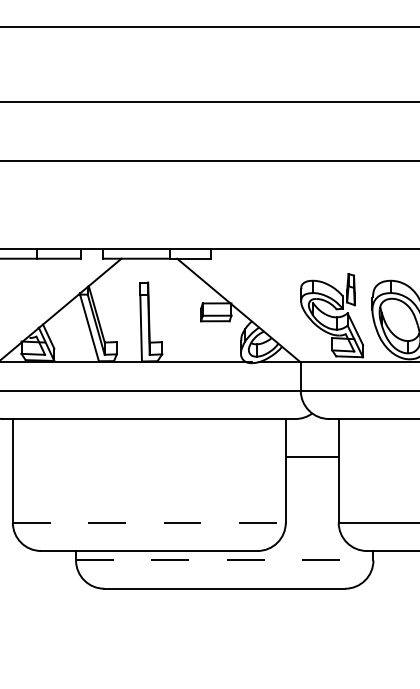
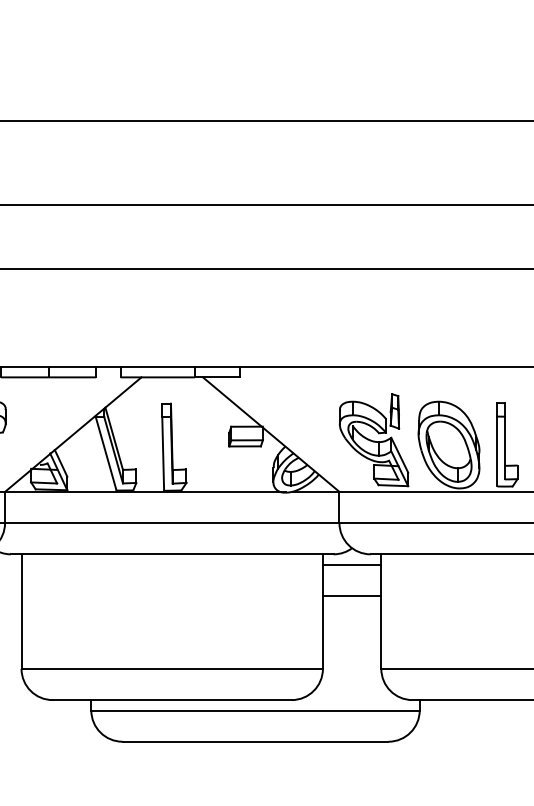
line: (311, 428) -> (351, 564), added
line: (149, 522) -> (172, 668), dashed -> solid
line: (225, 560) -> (256, 710), dashed -> solid

